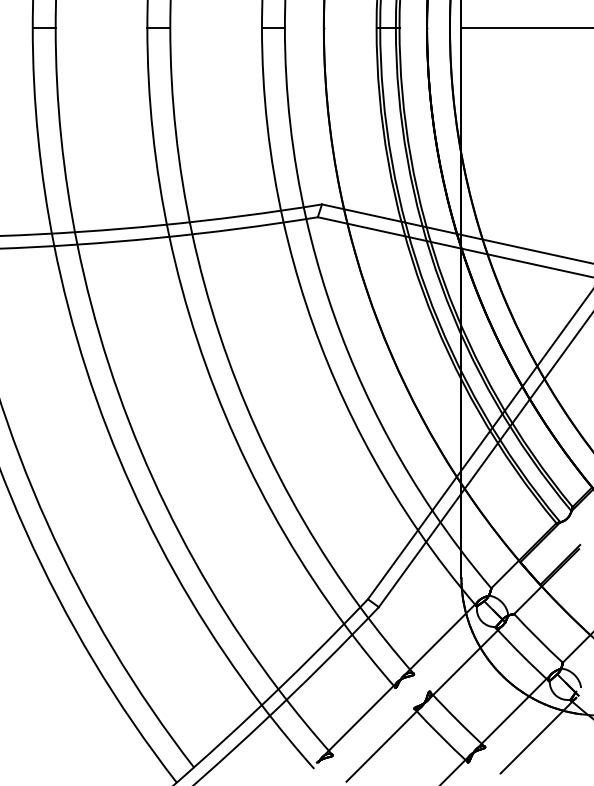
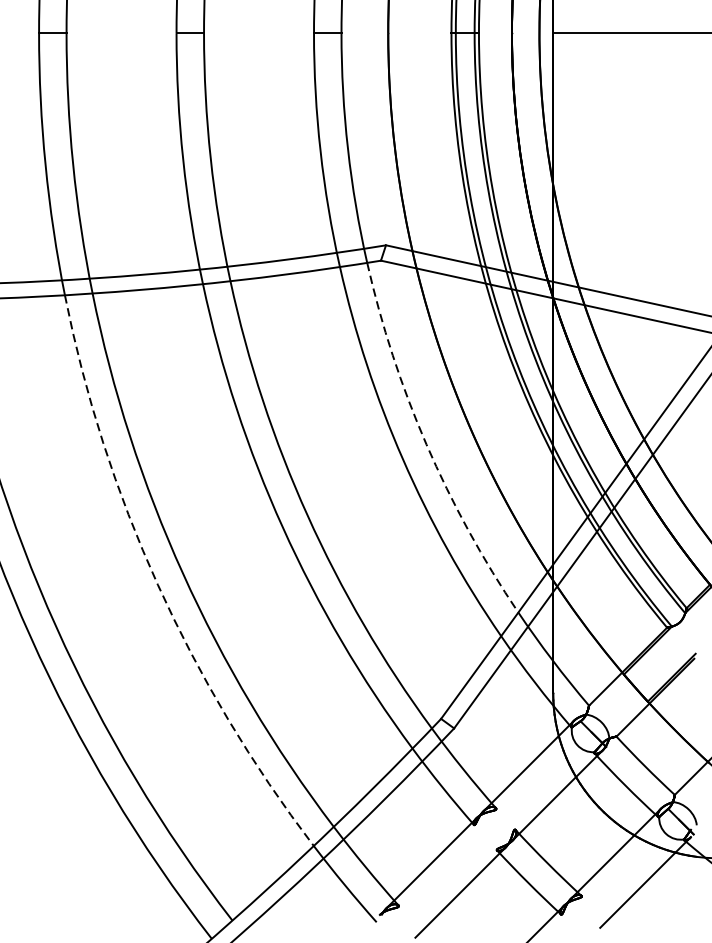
arc: (355, 370) -> (426, 444), solid -> dashed
arc: (131, 487) -> (157, 584), solid -> dashed

